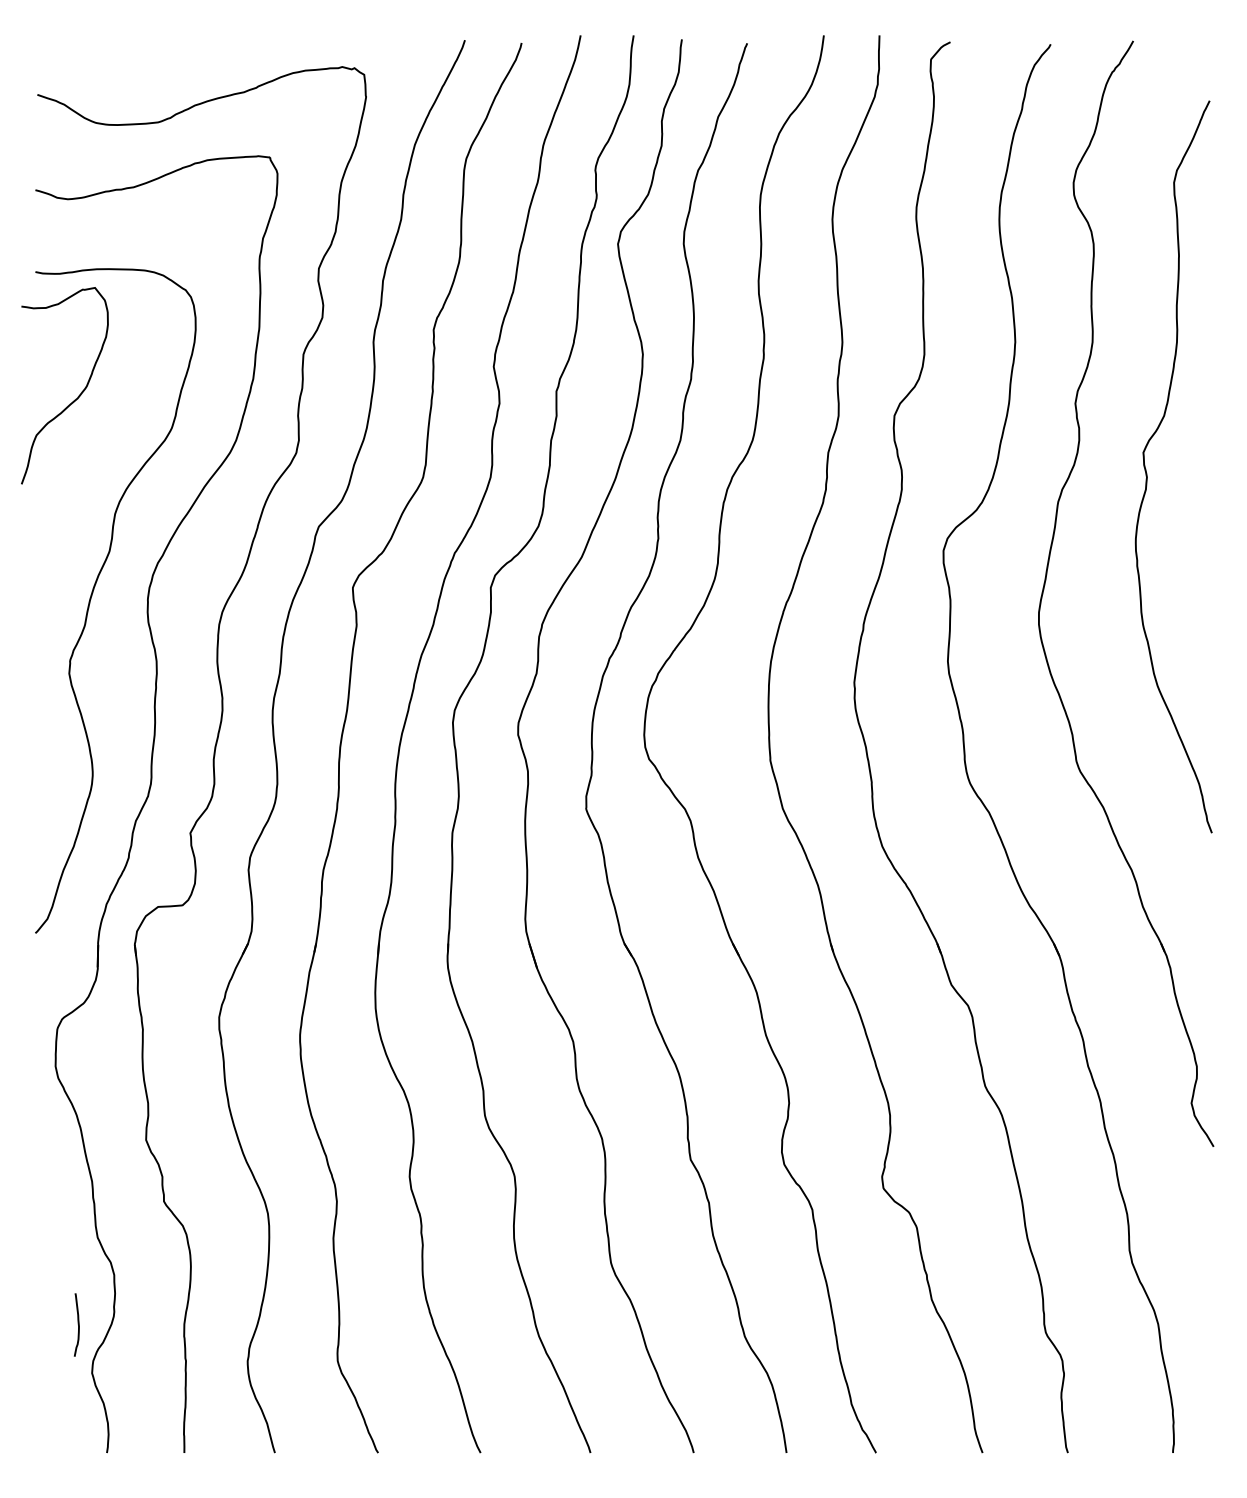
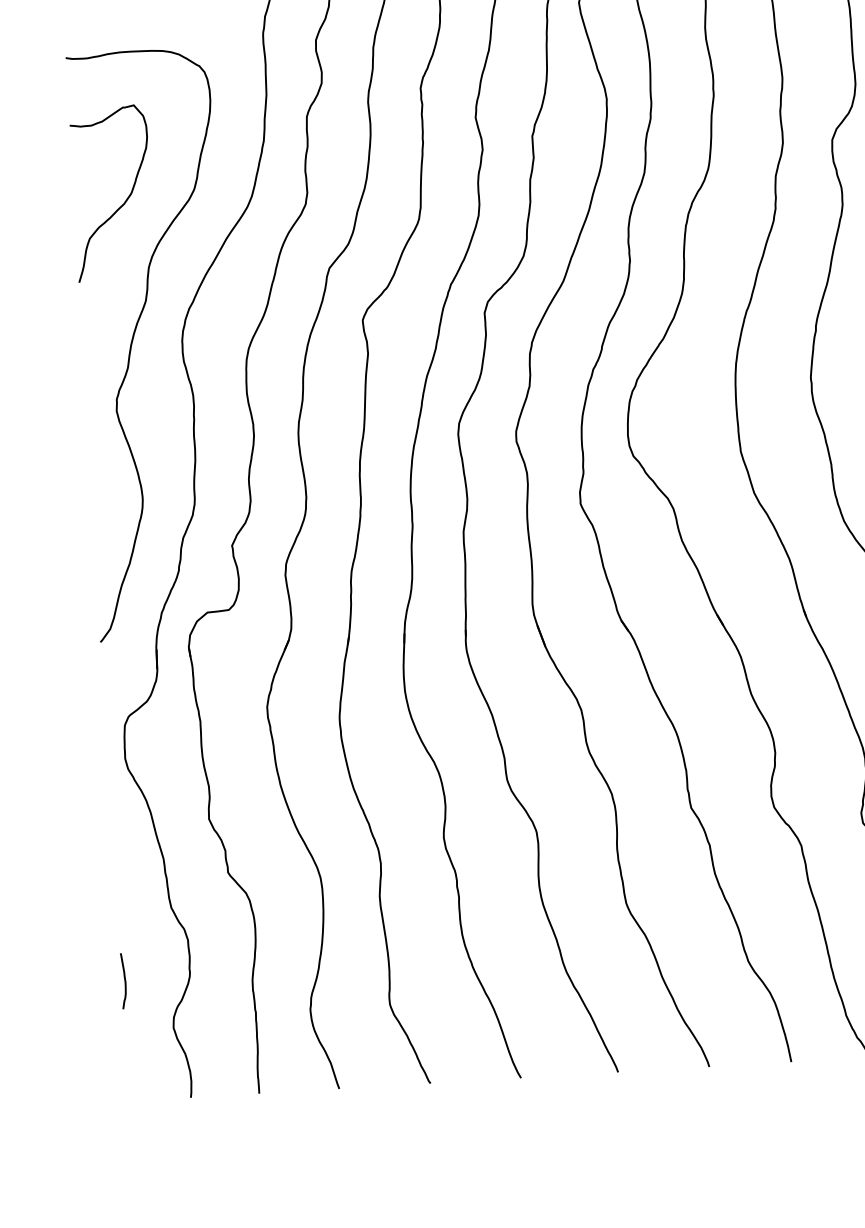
curve: (78, 395) -> (124, 201), moved
curve: (77, 1324) -> (124, 980), moved

